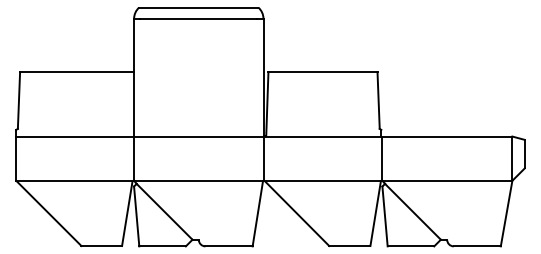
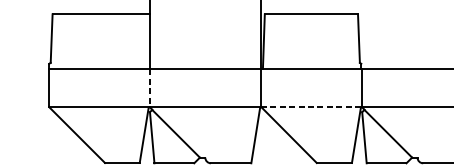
line: (133, 159) -> (149, 89), solid -> dashed
line: (322, 180) -> (311, 107), solid -> dashed

